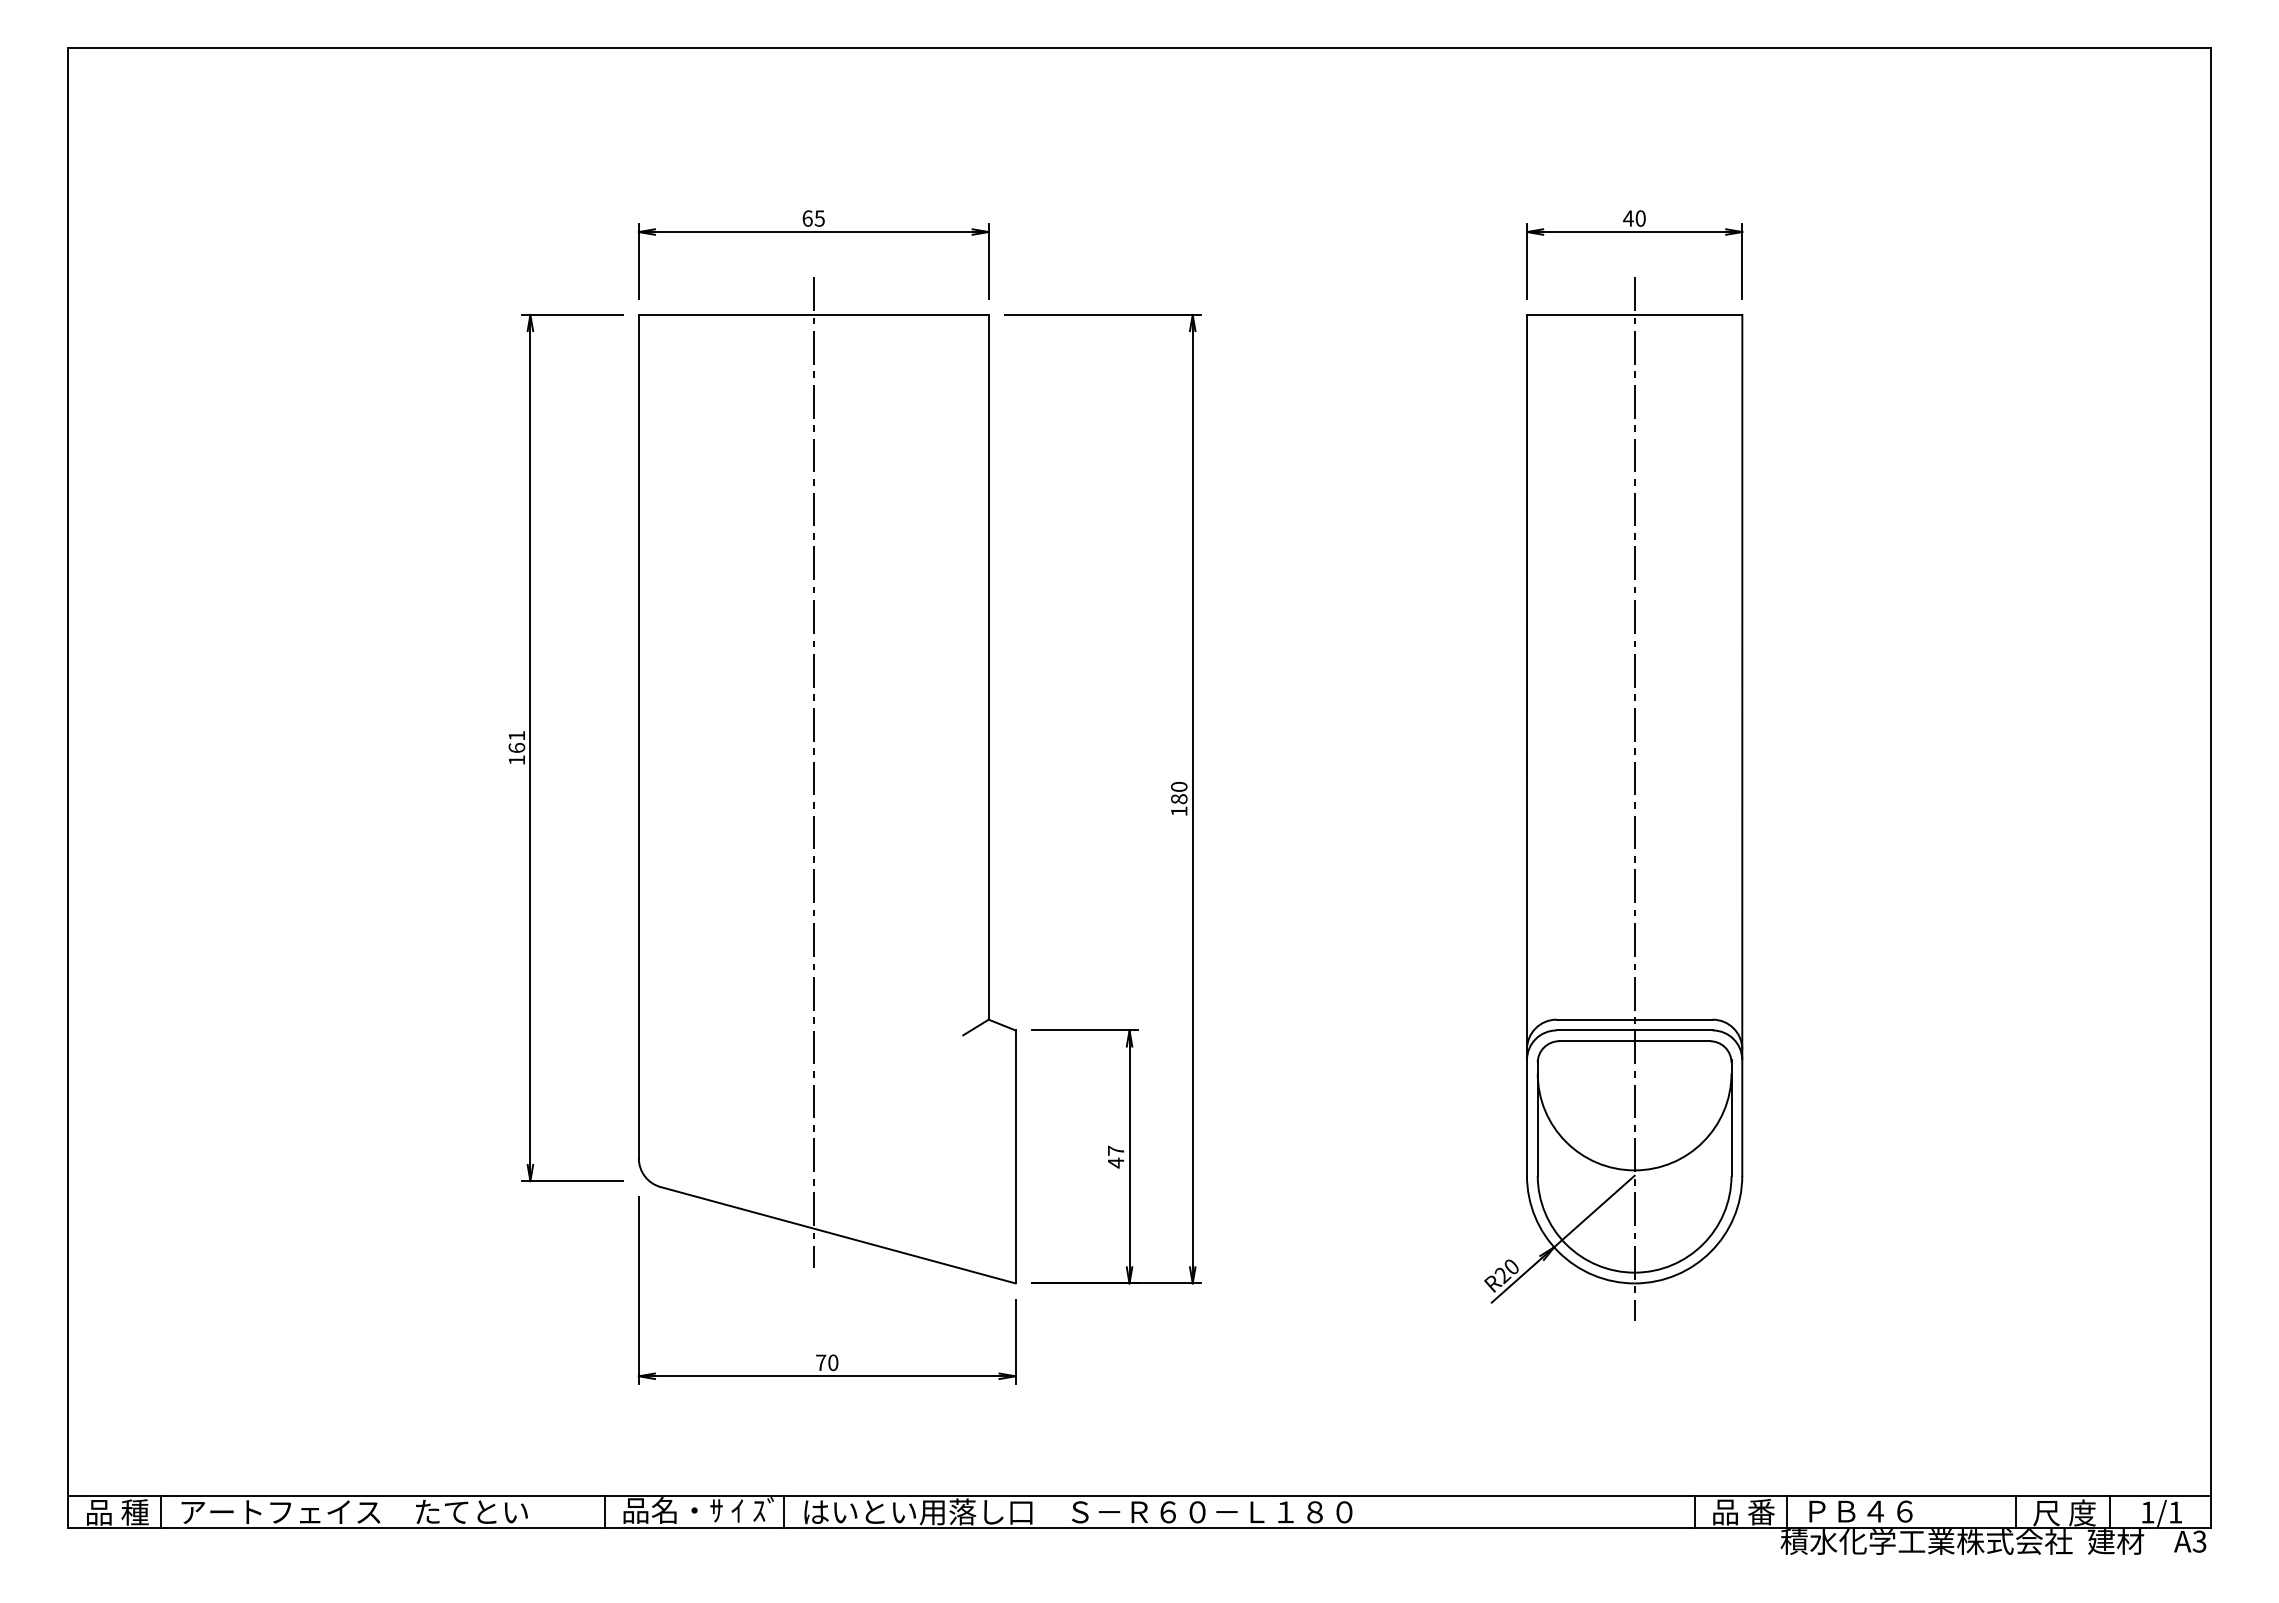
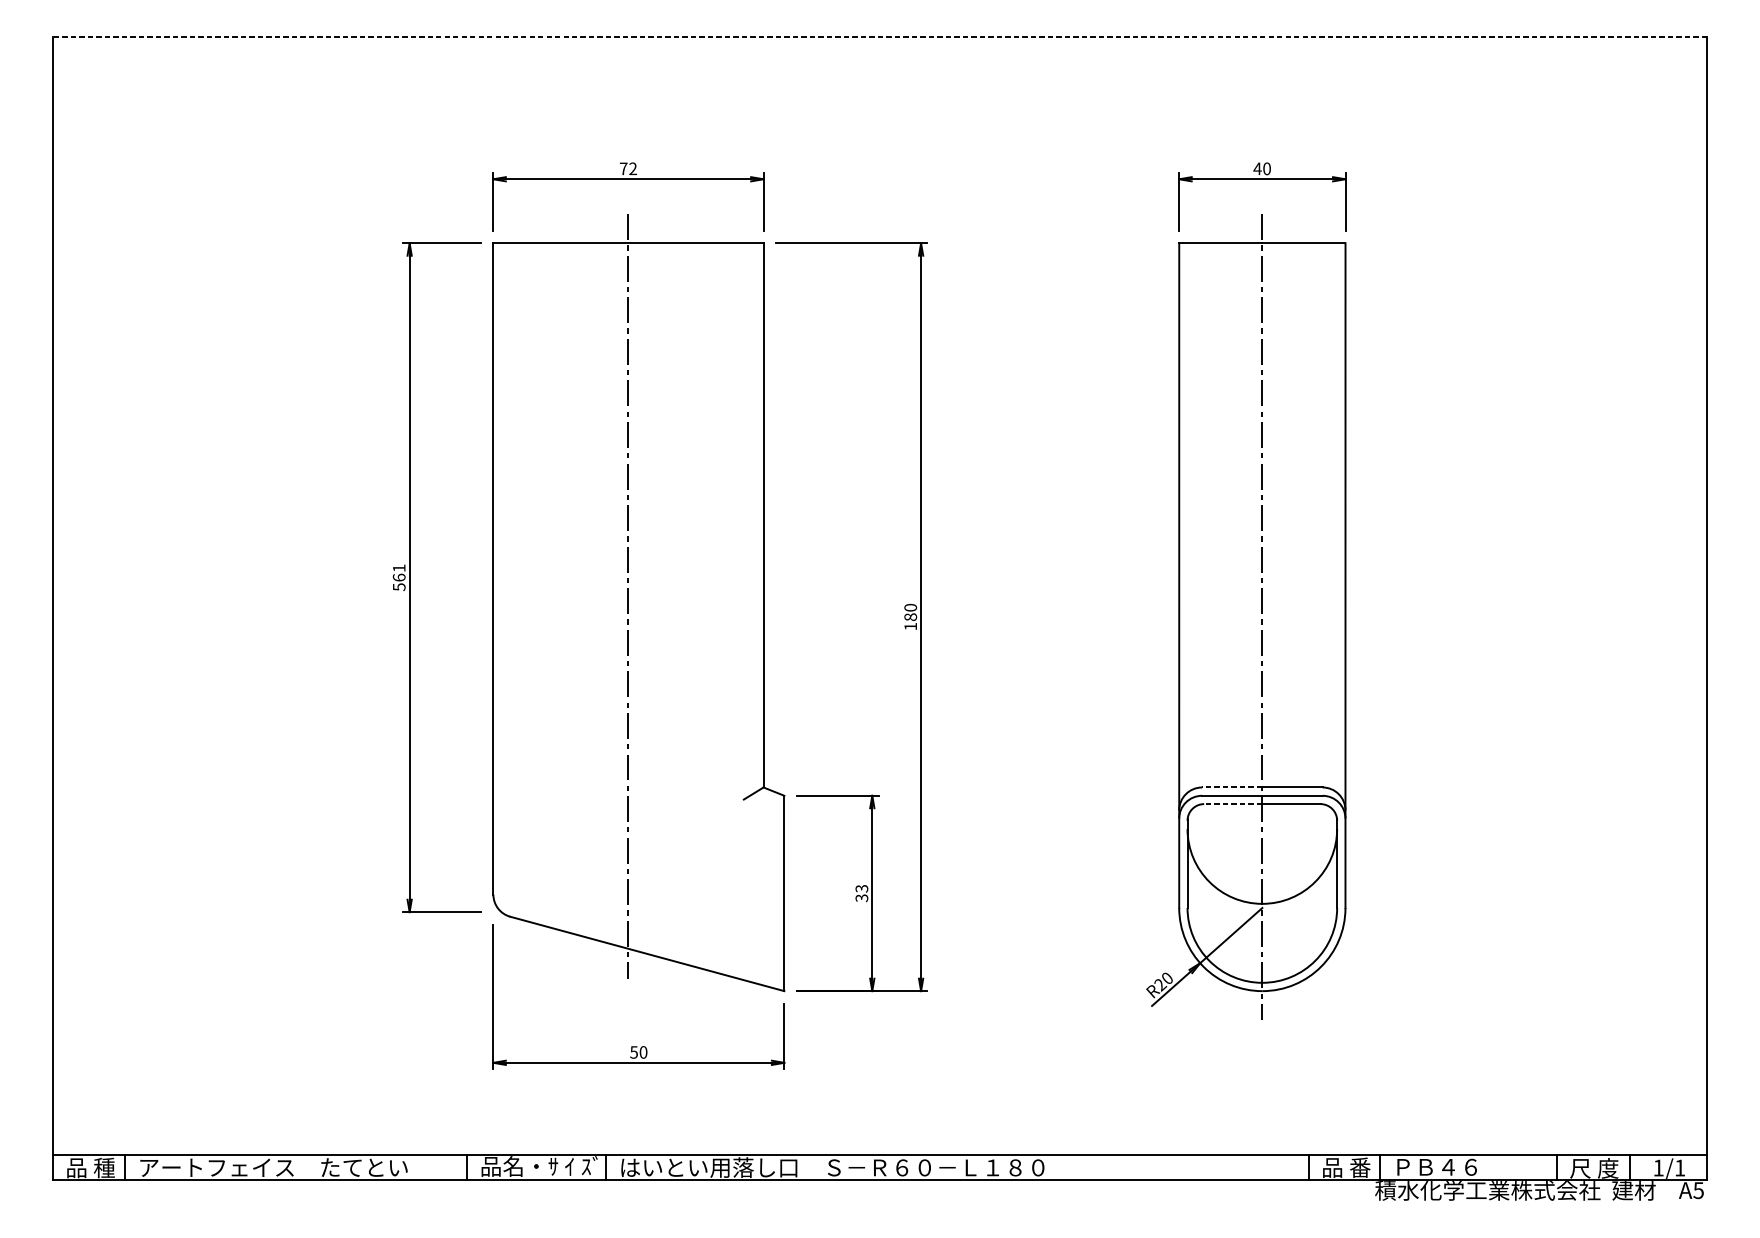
line: (1139, 47) -> (880, 36), solid -> dashed
text: (813, 218) -> (628, 168), 65 -> 72
text: (516, 760) -> (398, 587), 161 -> 561
line: (1595, 1019) -> (1232, 787), solid -> dashed
line: (1596, 1041) -> (1232, 804), solid -> dashed
text: (1115, 1156) -> (861, 893), 47 -> 33
text: (821, 1362) -> (634, 1052), 70 -> 50
text: (2199, 1541) -> (1698, 1190), A3 -> A5

